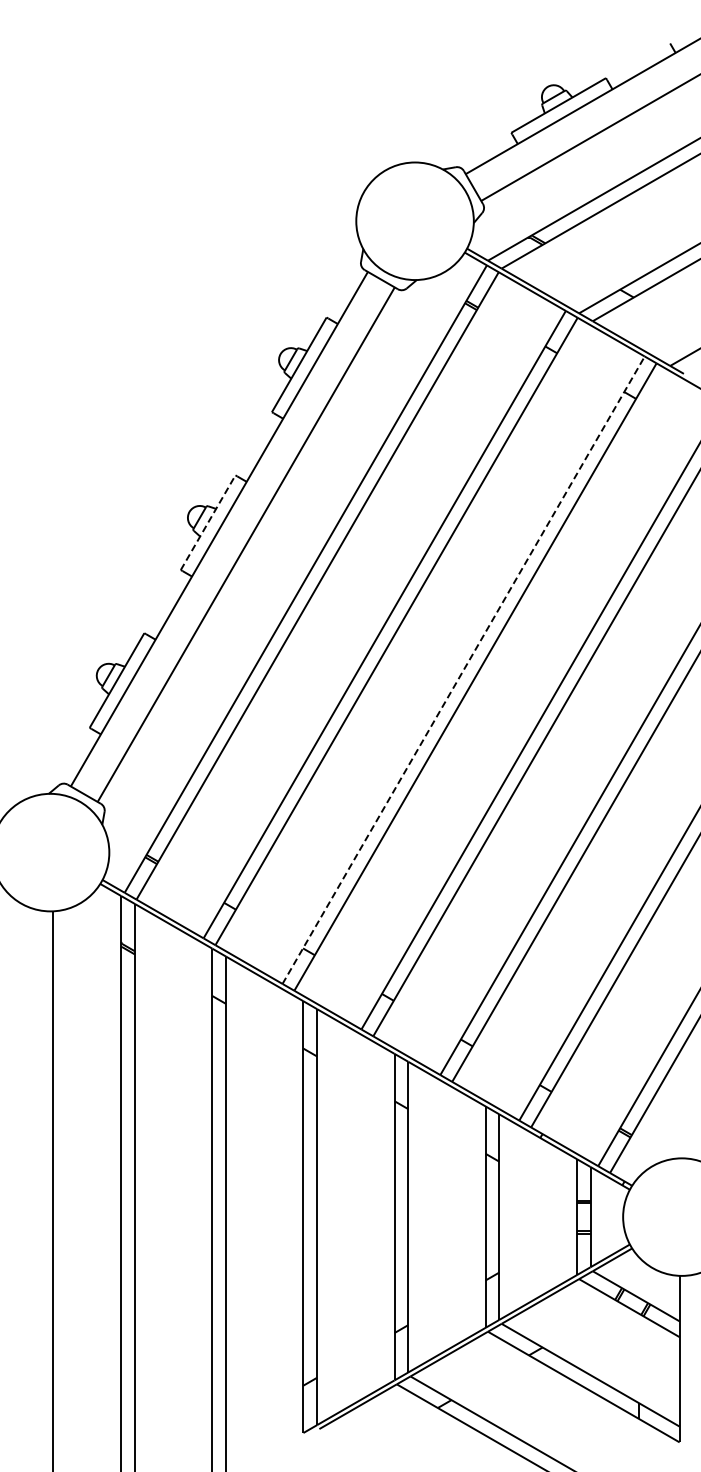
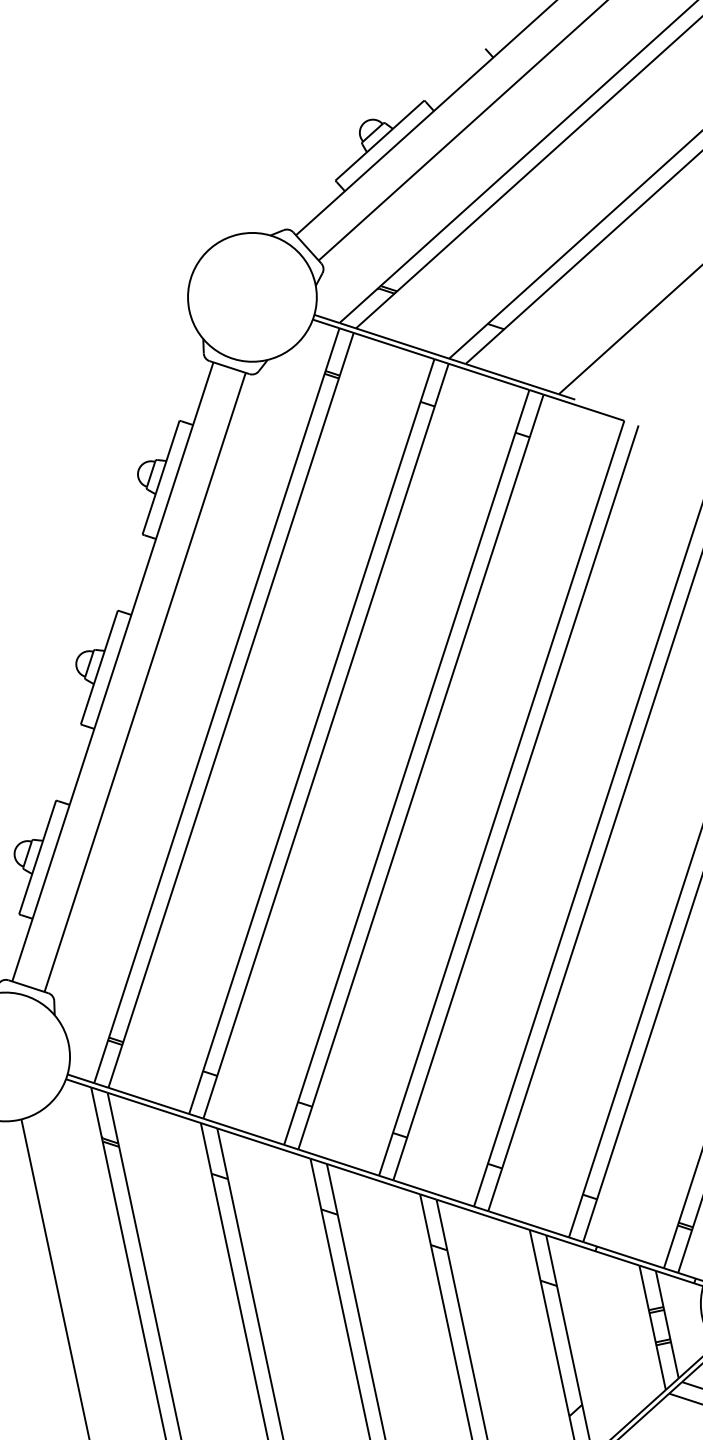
line: (208, 522) -> (99, 667), dashed -> solid
line: (463, 669) -> (406, 766), dashed -> solid

